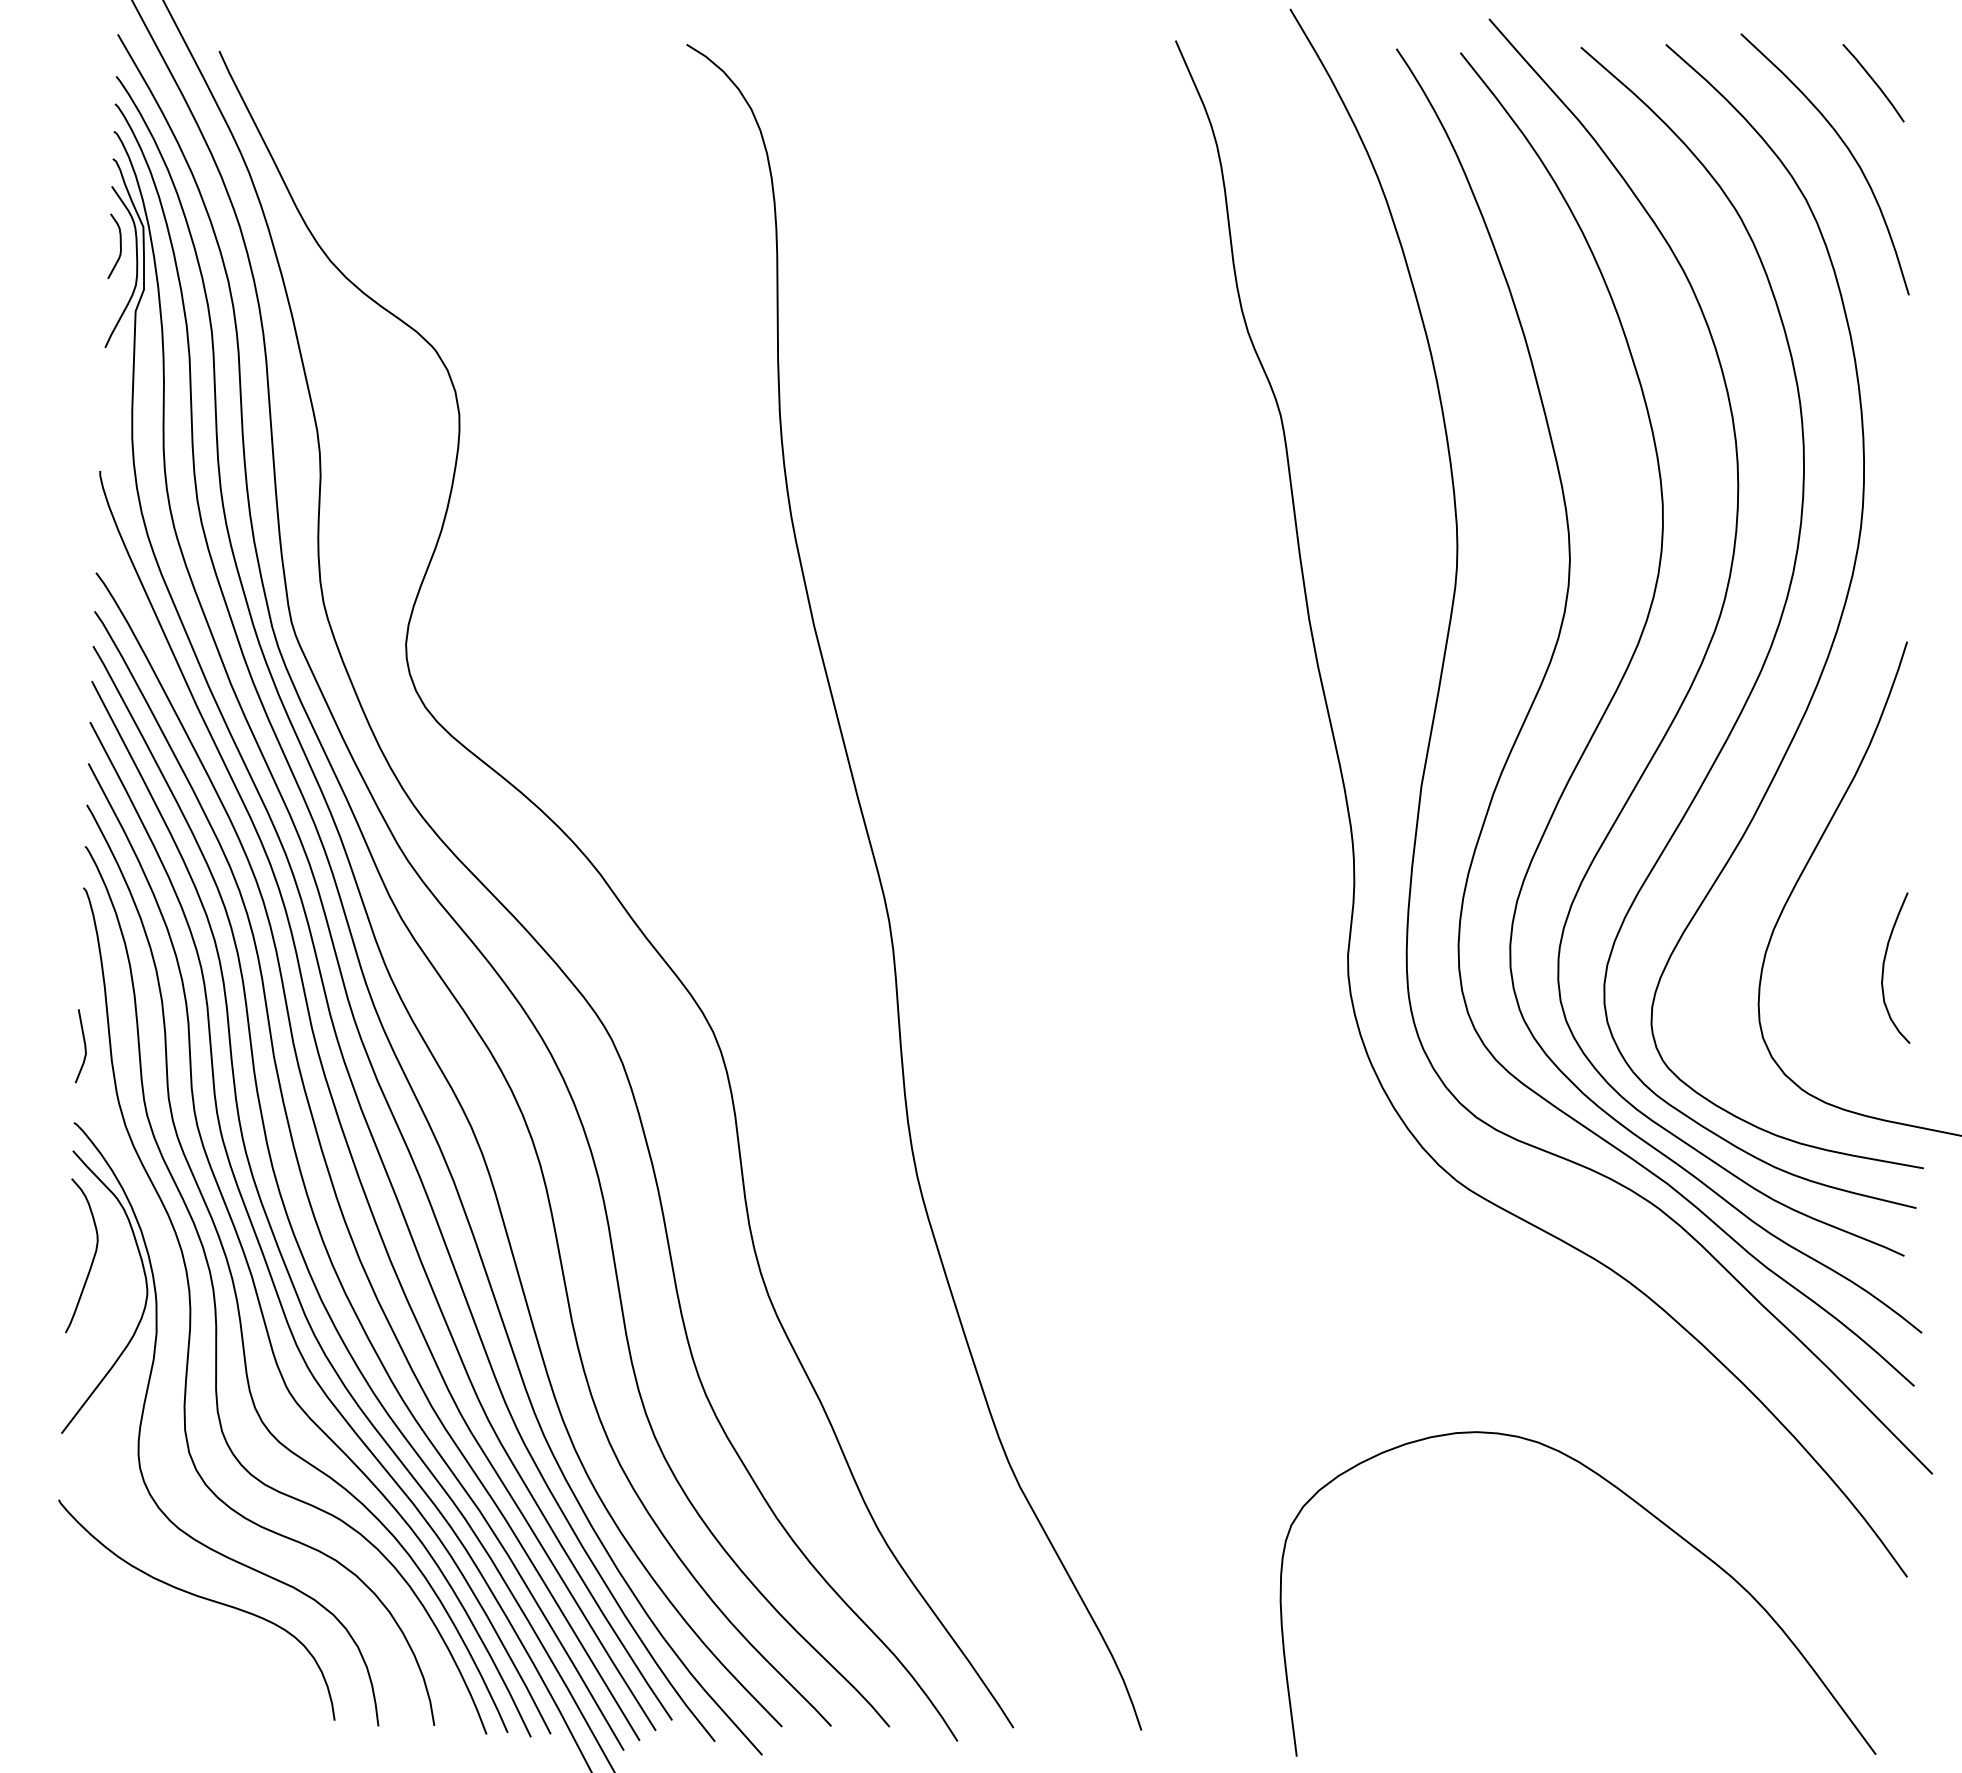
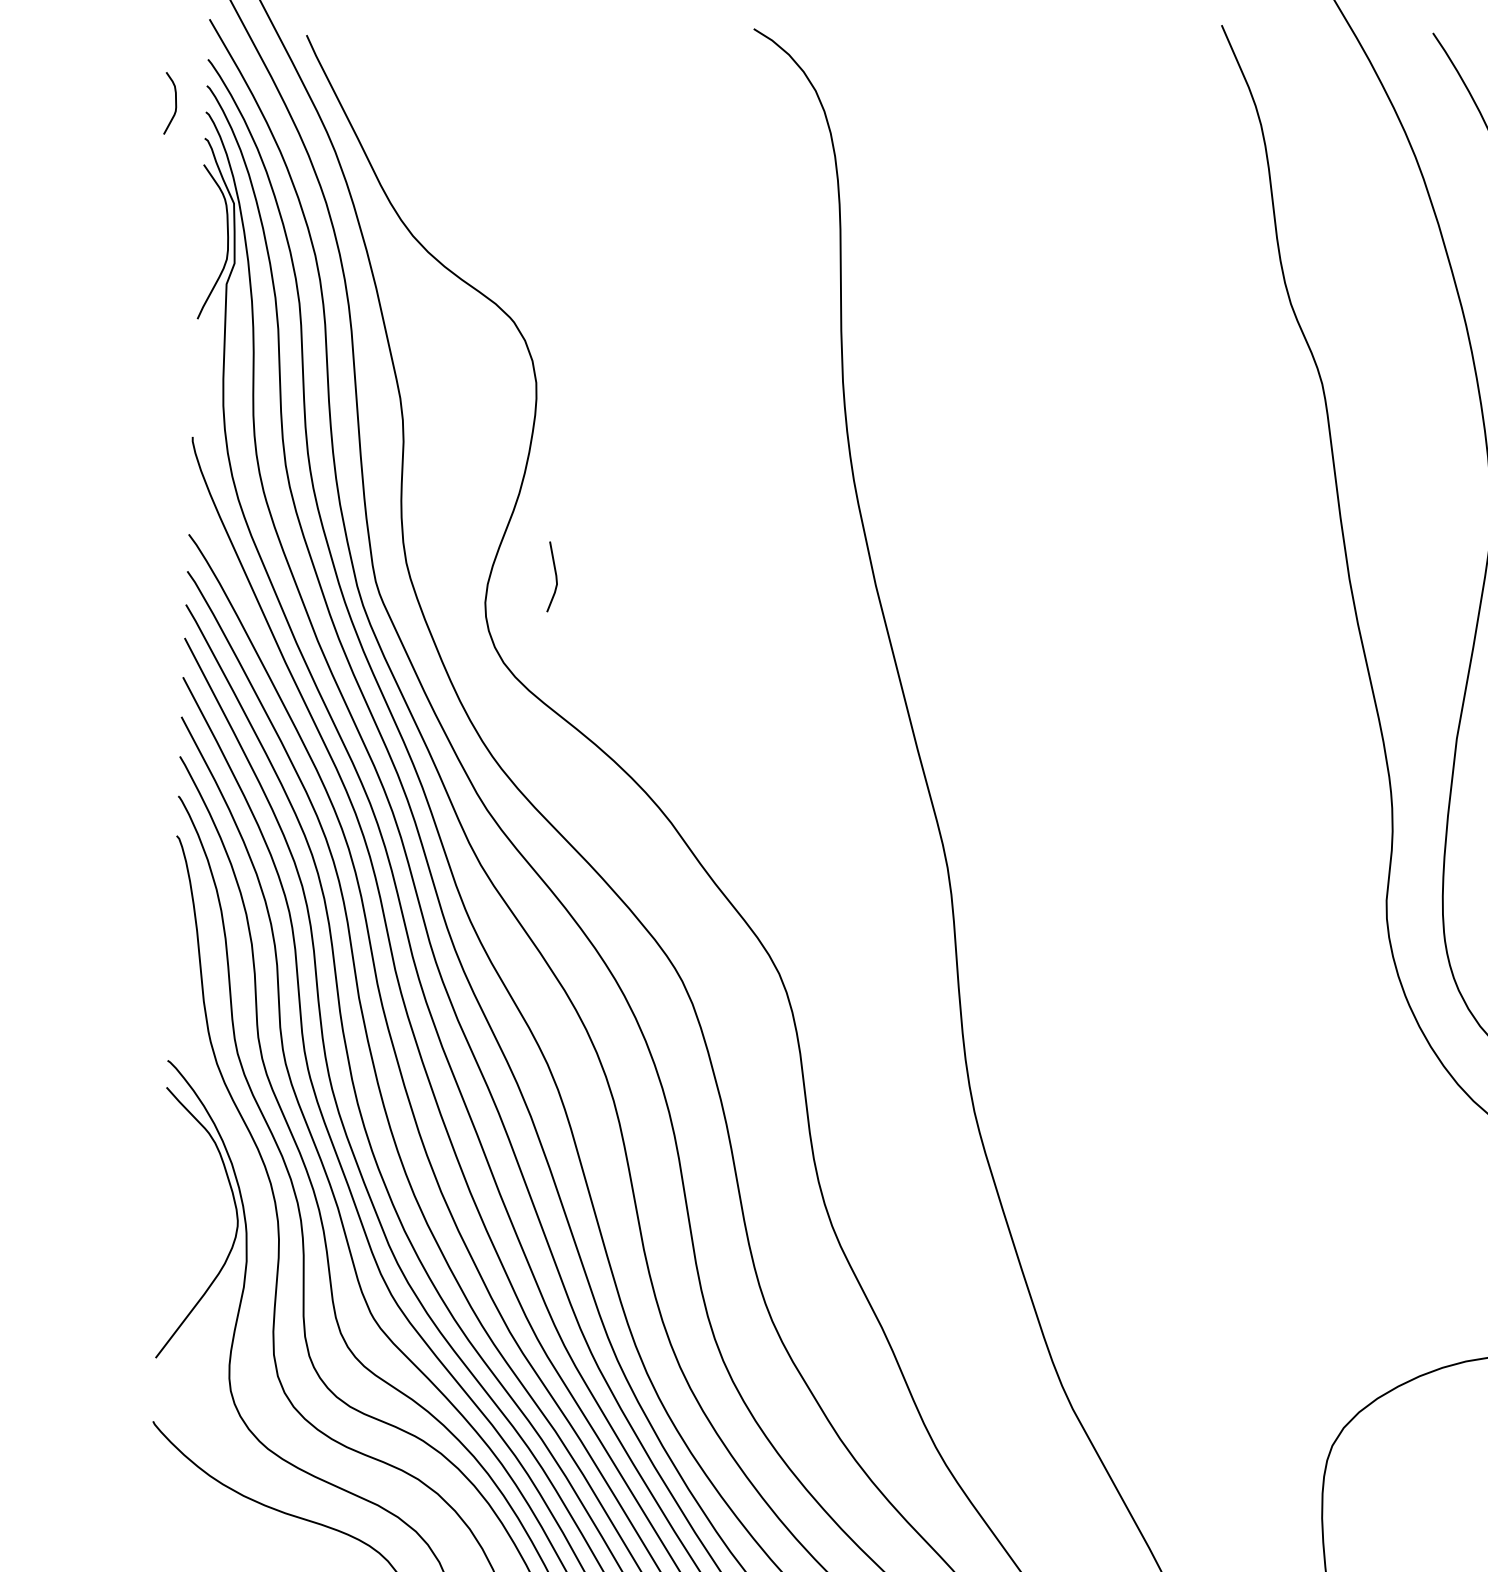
curve: (119, 243) -> (174, 100), moved
line: (84, 1046) -> (555, 577), moved
curve: (92, 1258) -> (185, 1190), removed

